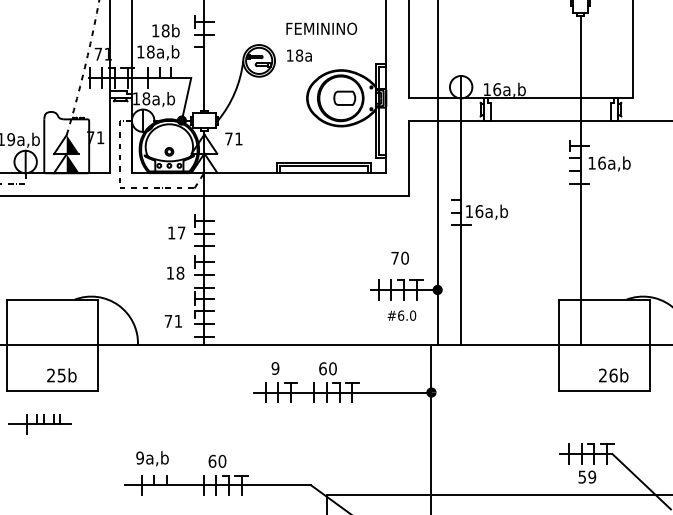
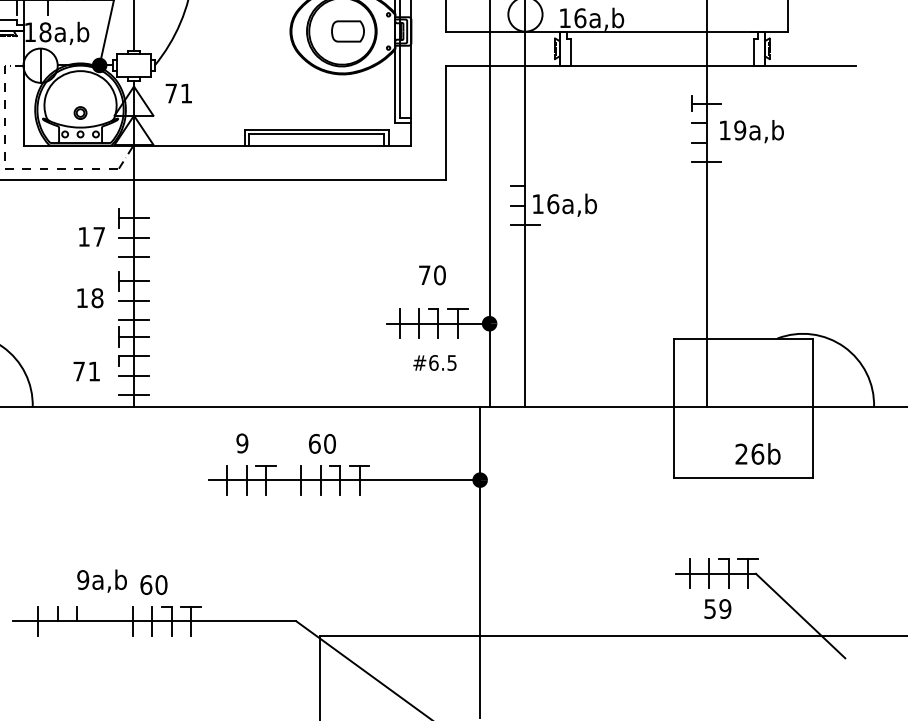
text: (601, 162) -> (739, 129), 16a,b -> 19a,b
text: (413, 315) -> (452, 362), #6.0 -> #6.5
text: (152, 458) -> (102, 580), moved

